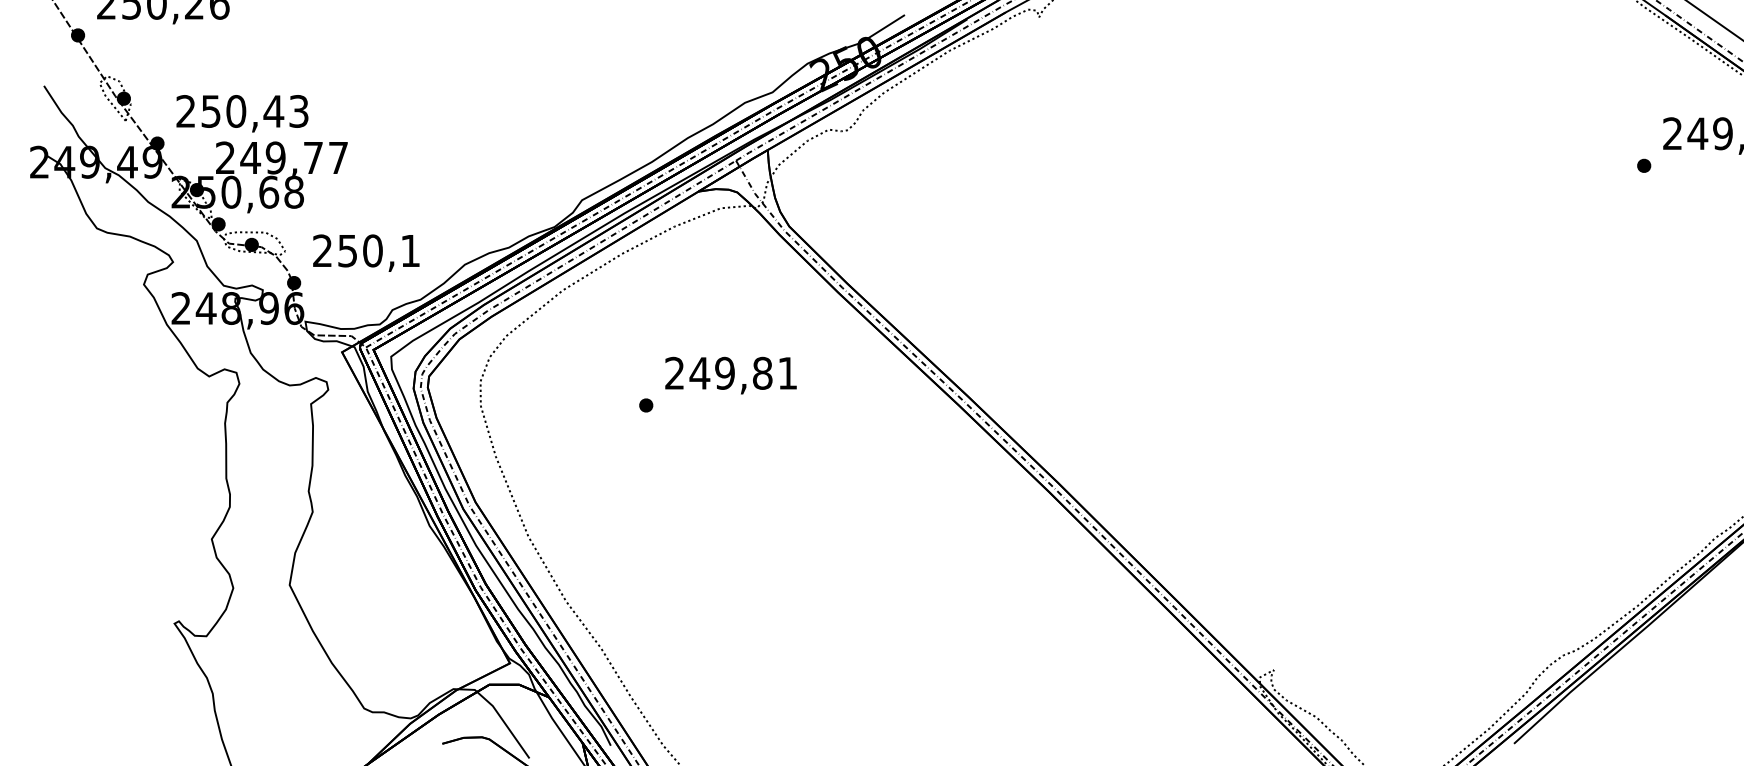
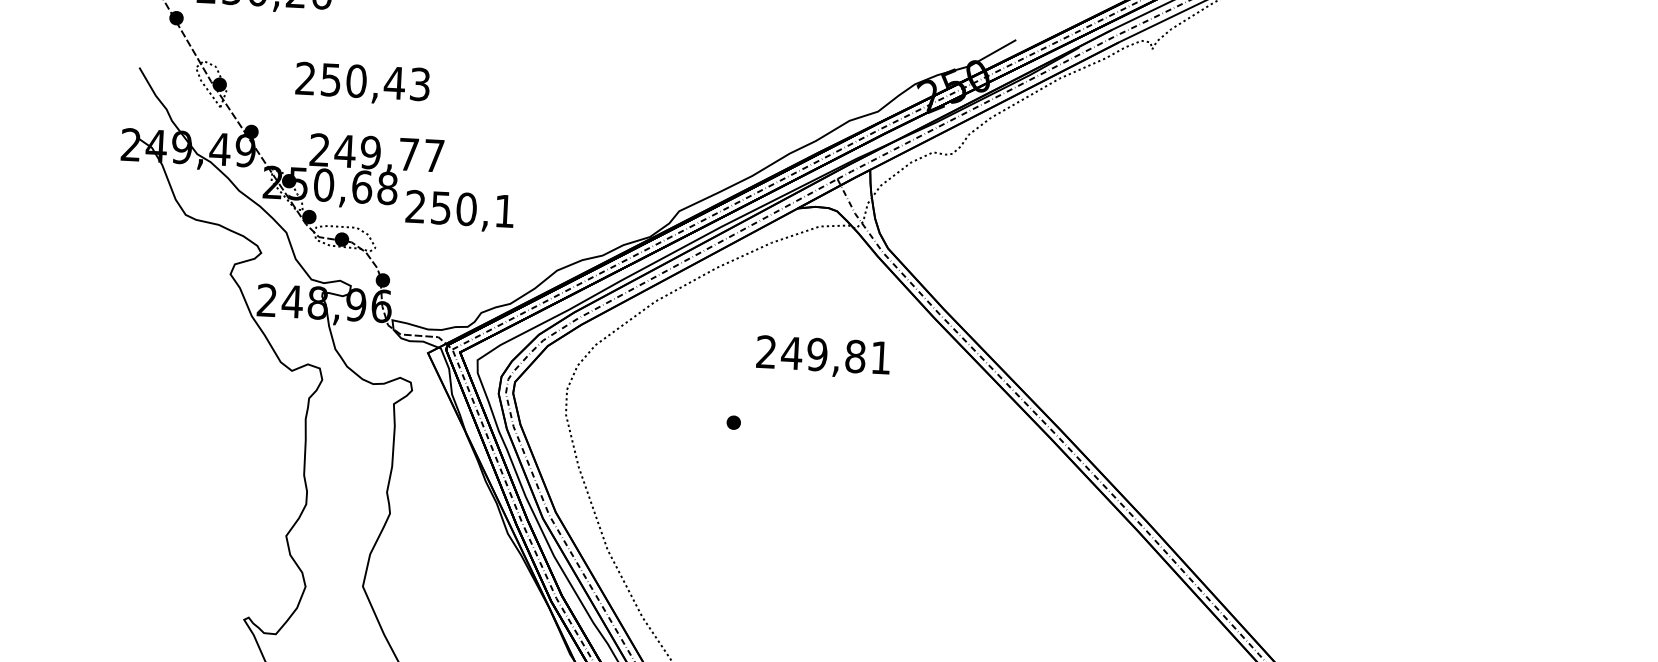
text: (242, 113) -> (362, 83), moved
text: (366, 252) -> (460, 210), moved
text: (730, 375) -> (822, 357), moved

